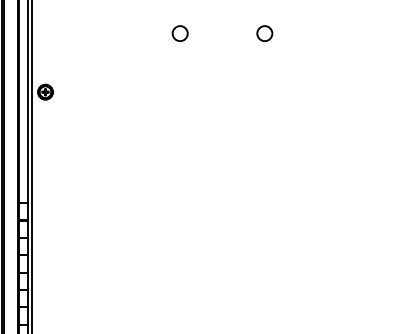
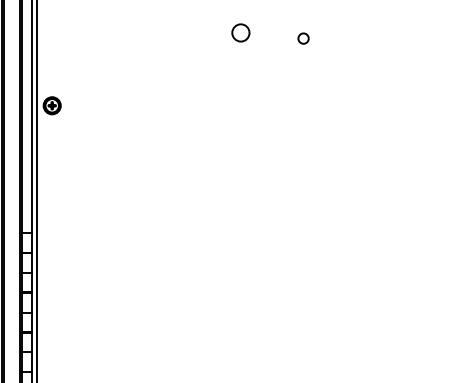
circle: (179, 33) -> (240, 32), moved
circle: (264, 33) -> (303, 38), size x0.6

